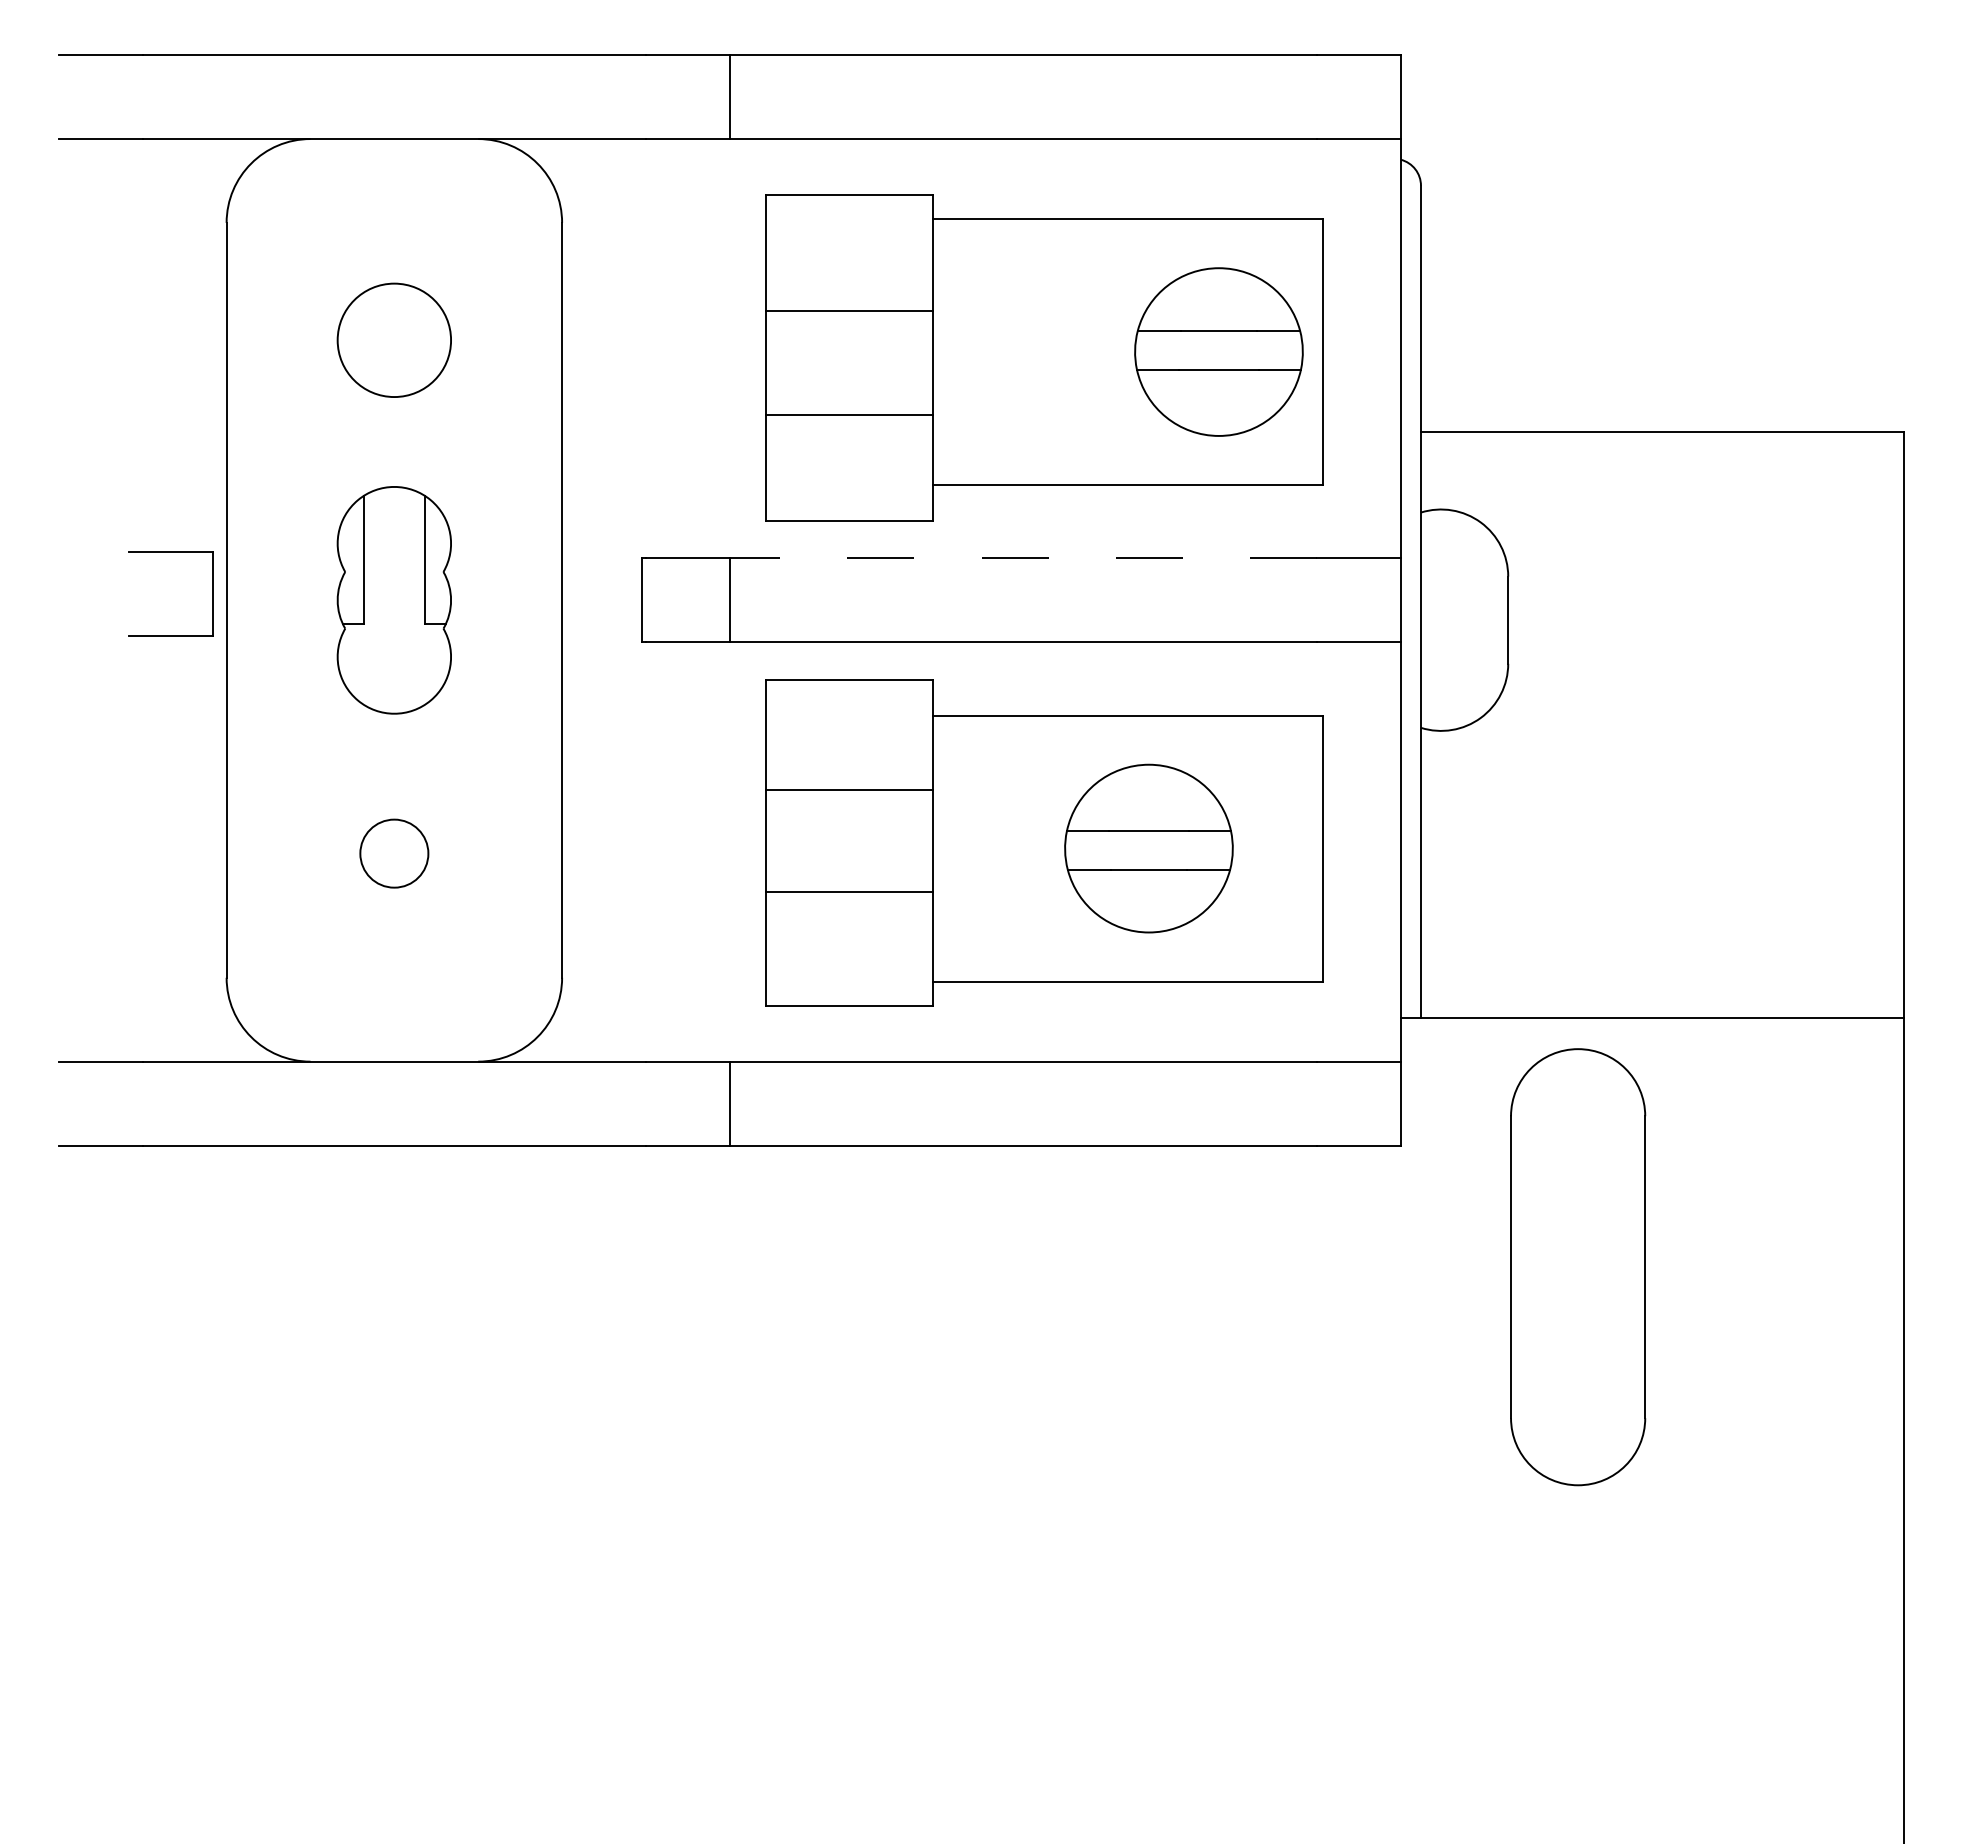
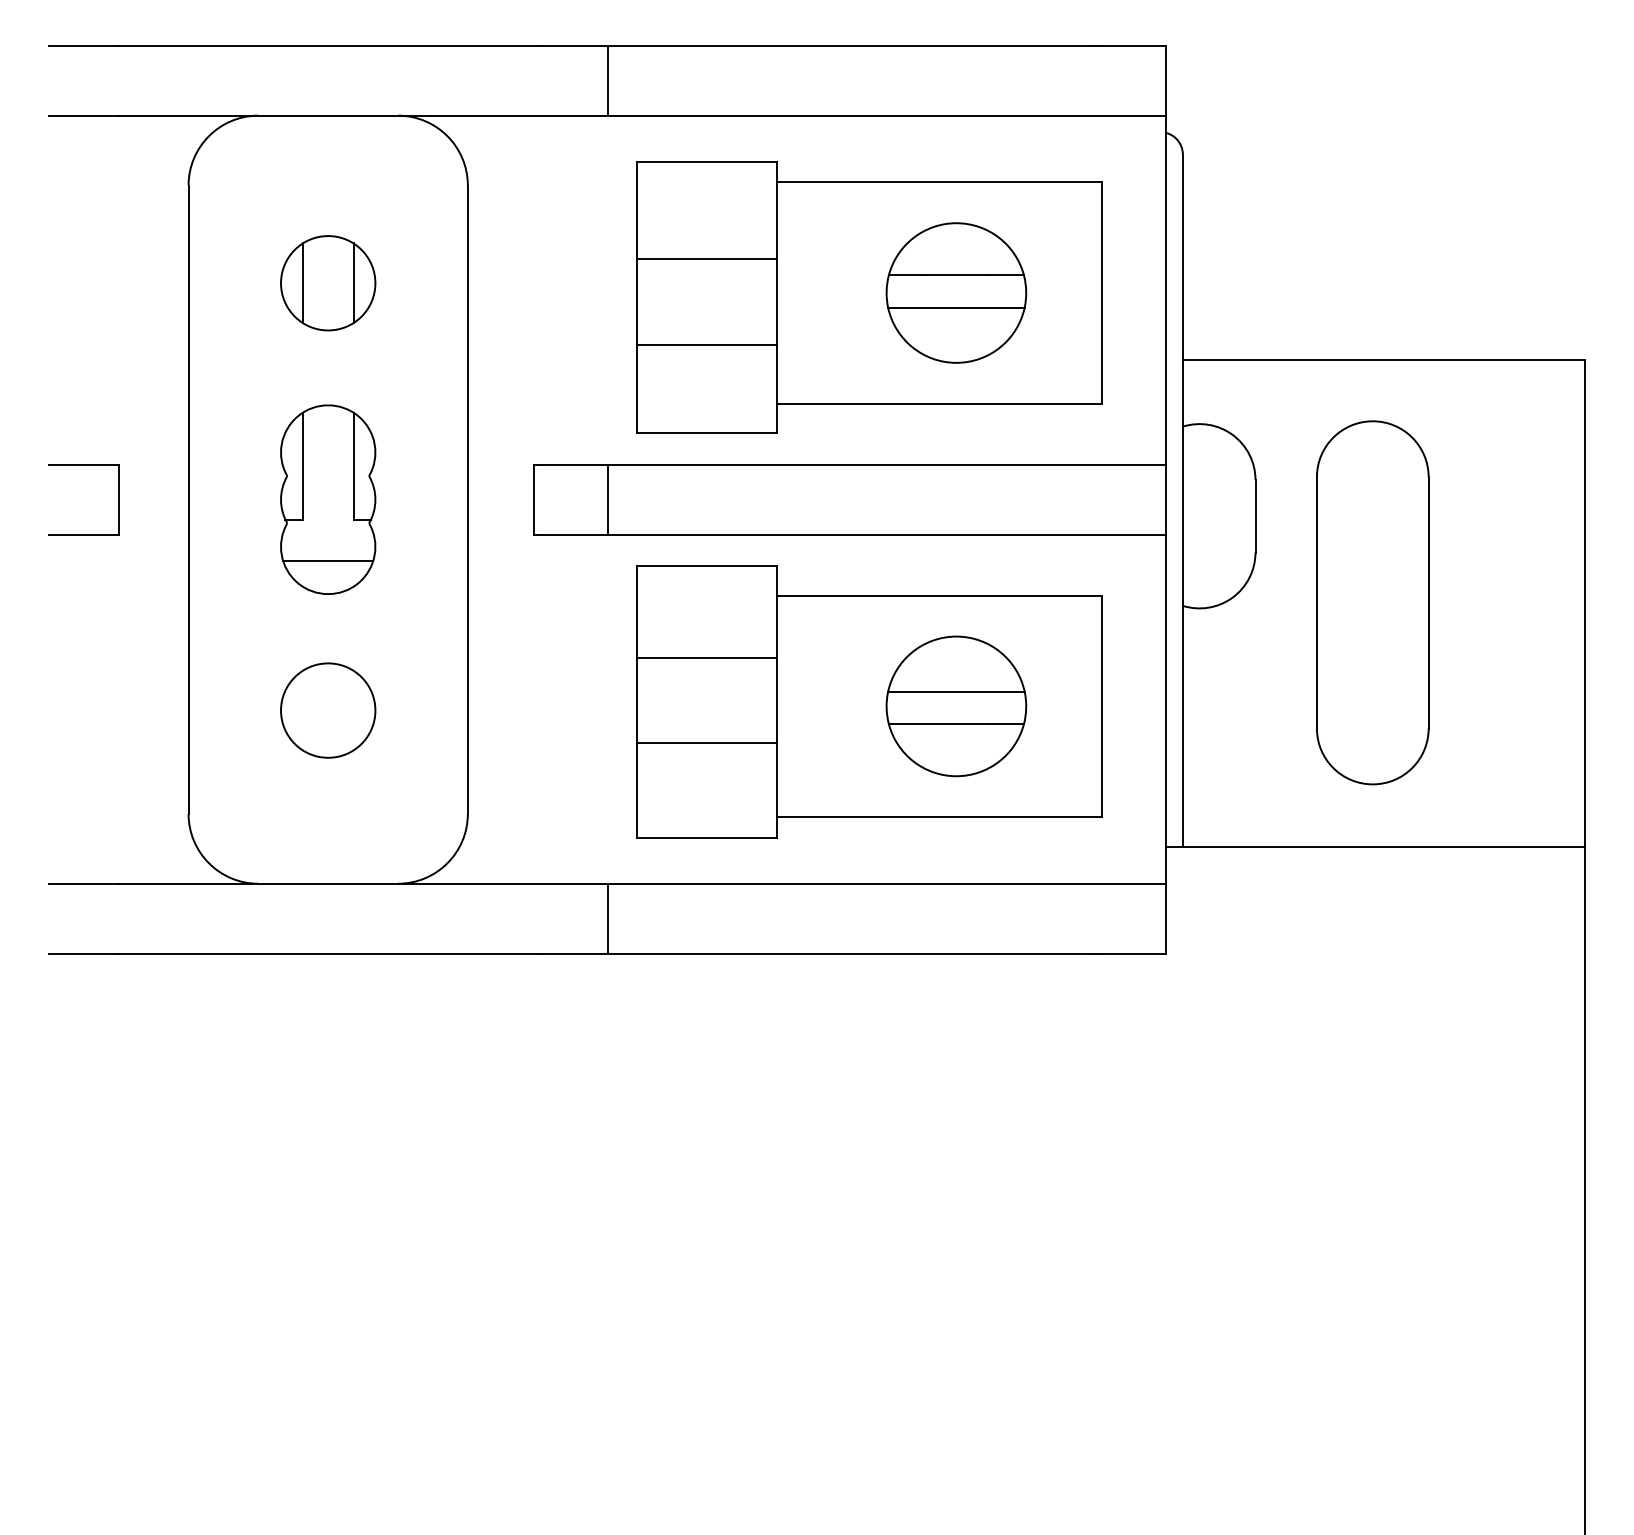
line: (363, 340) -> (302, 283), added
line: (424, 340) -> (353, 283), added
part: (1218, 351) -> (956, 292), moved
part: (170, 552) -> (83, 464), moved
line: (1023, 558) -> (851, 464), dashed -> solid
line: (394, 674) -> (328, 561), added
circle: (394, 853) -> (328, 710), size x1.67
part: (1578, 1267) -> (1373, 603), moved

